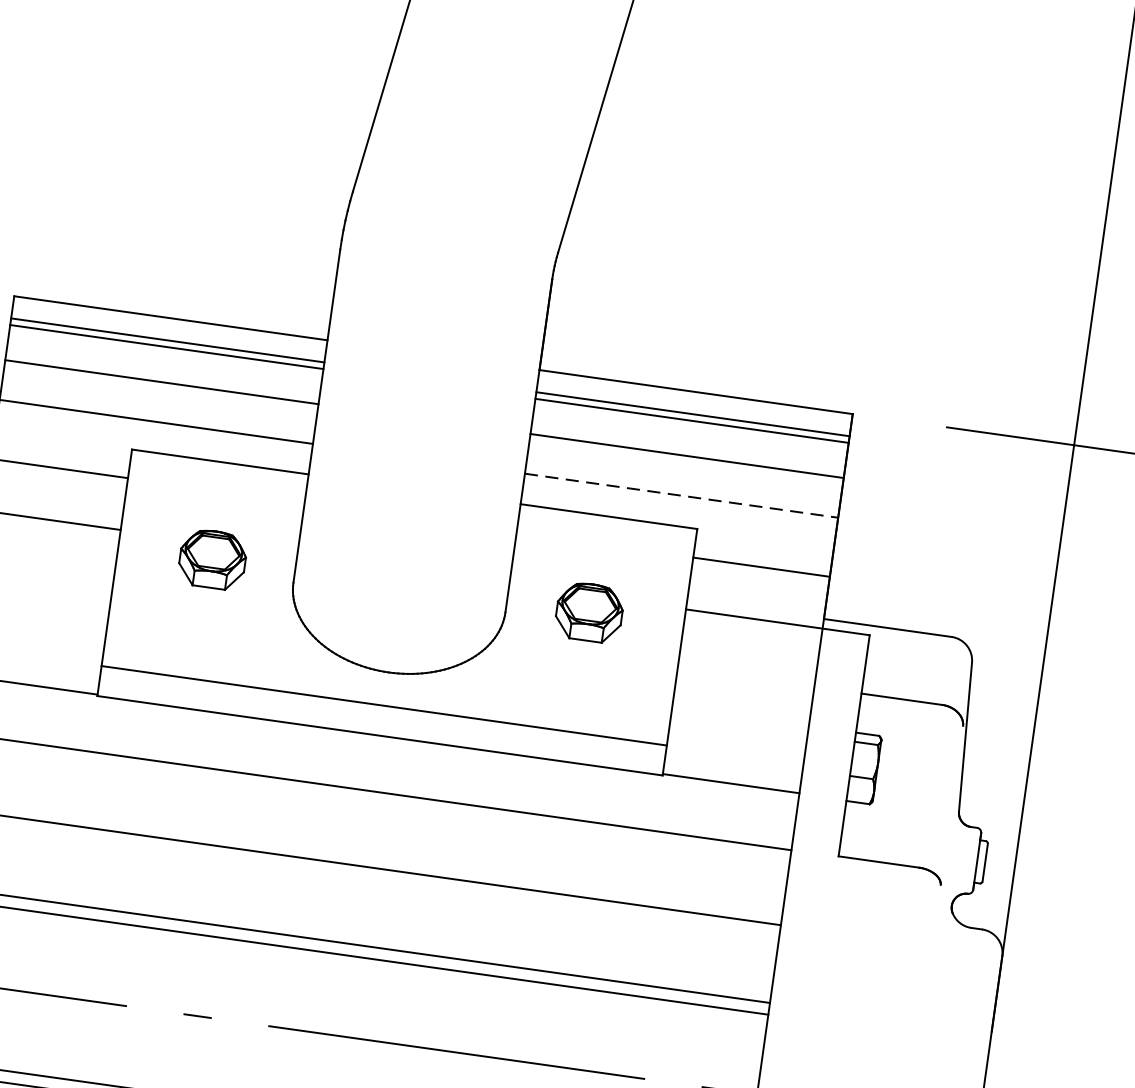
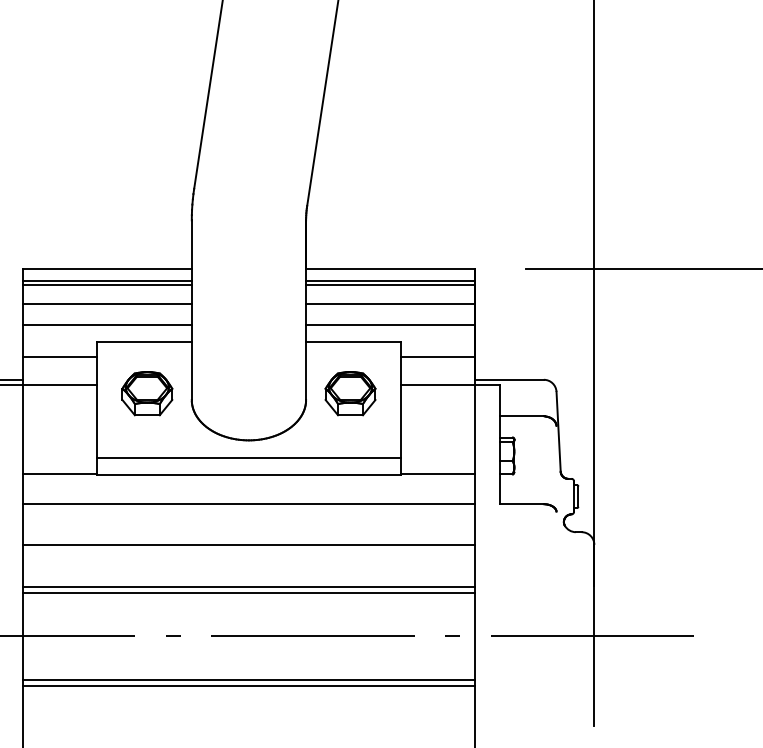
line: (683, 496) -> (391, 325), dashed -> solid
part: (212, 559) -> (147, 393), size x1.43
part: (589, 611) -> (350, 393), size x1.43

